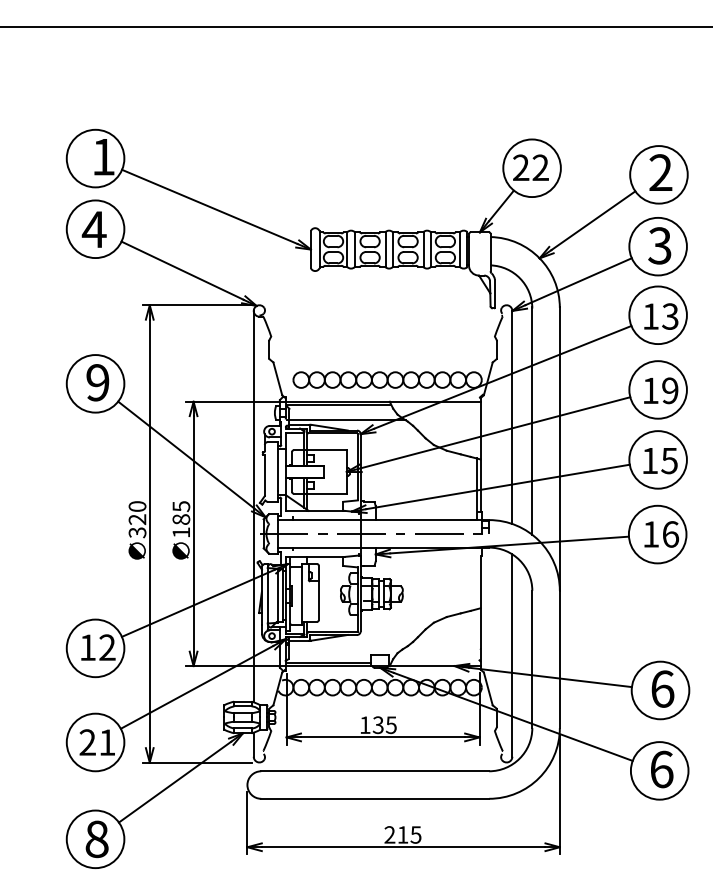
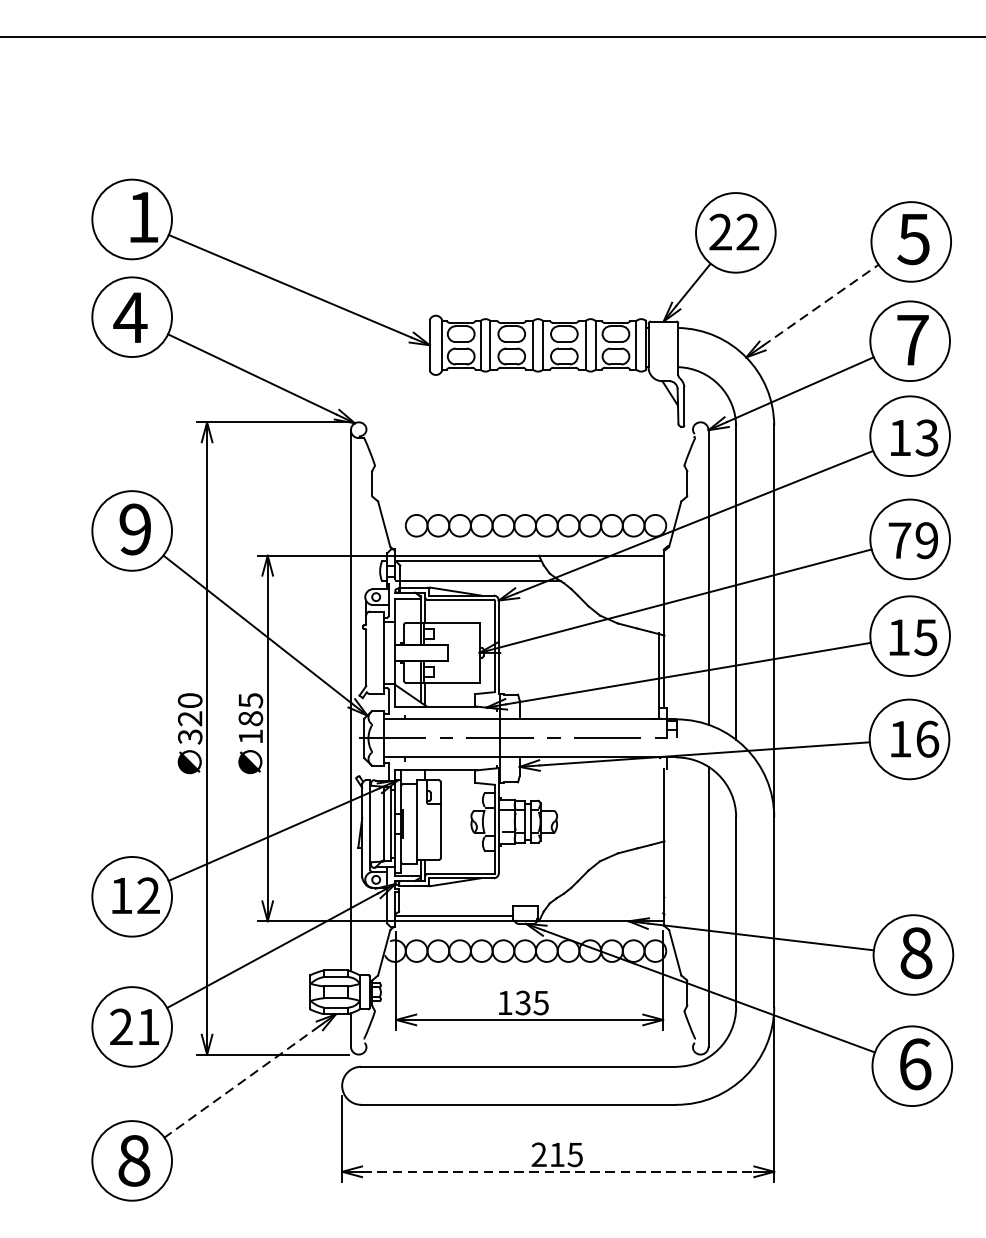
text: (660, 172) -> (913, 238), 2 -> 5
line: (593, 220) -> (820, 305), solid -> dashed
text: (659, 245) -> (912, 339), 3 -> 7
text: (650, 390) -> (899, 540), 19 -> 79
text: (662, 688) -> (916, 952), 6 -> 8
line: (174, 782) -> (241, 1082), solid -> dashed
line: (403, 847) -> (557, 1172), solid -> dashed

